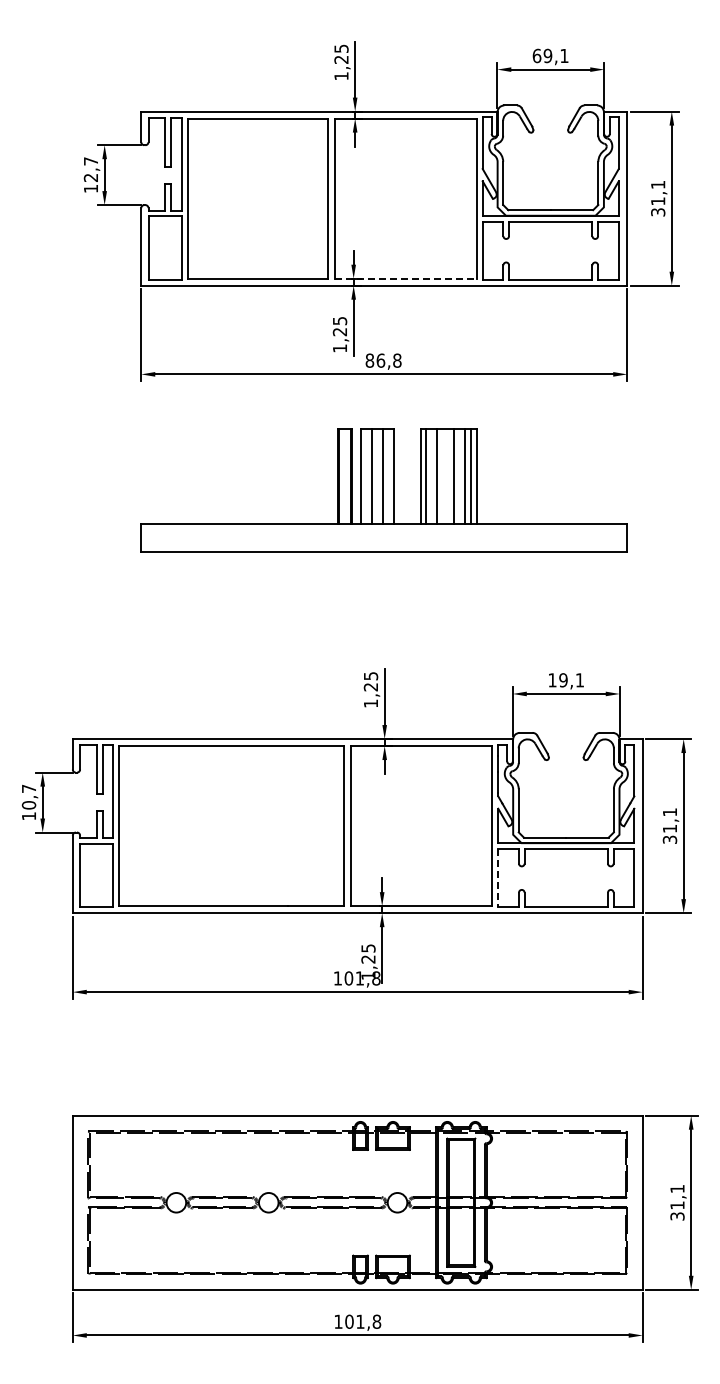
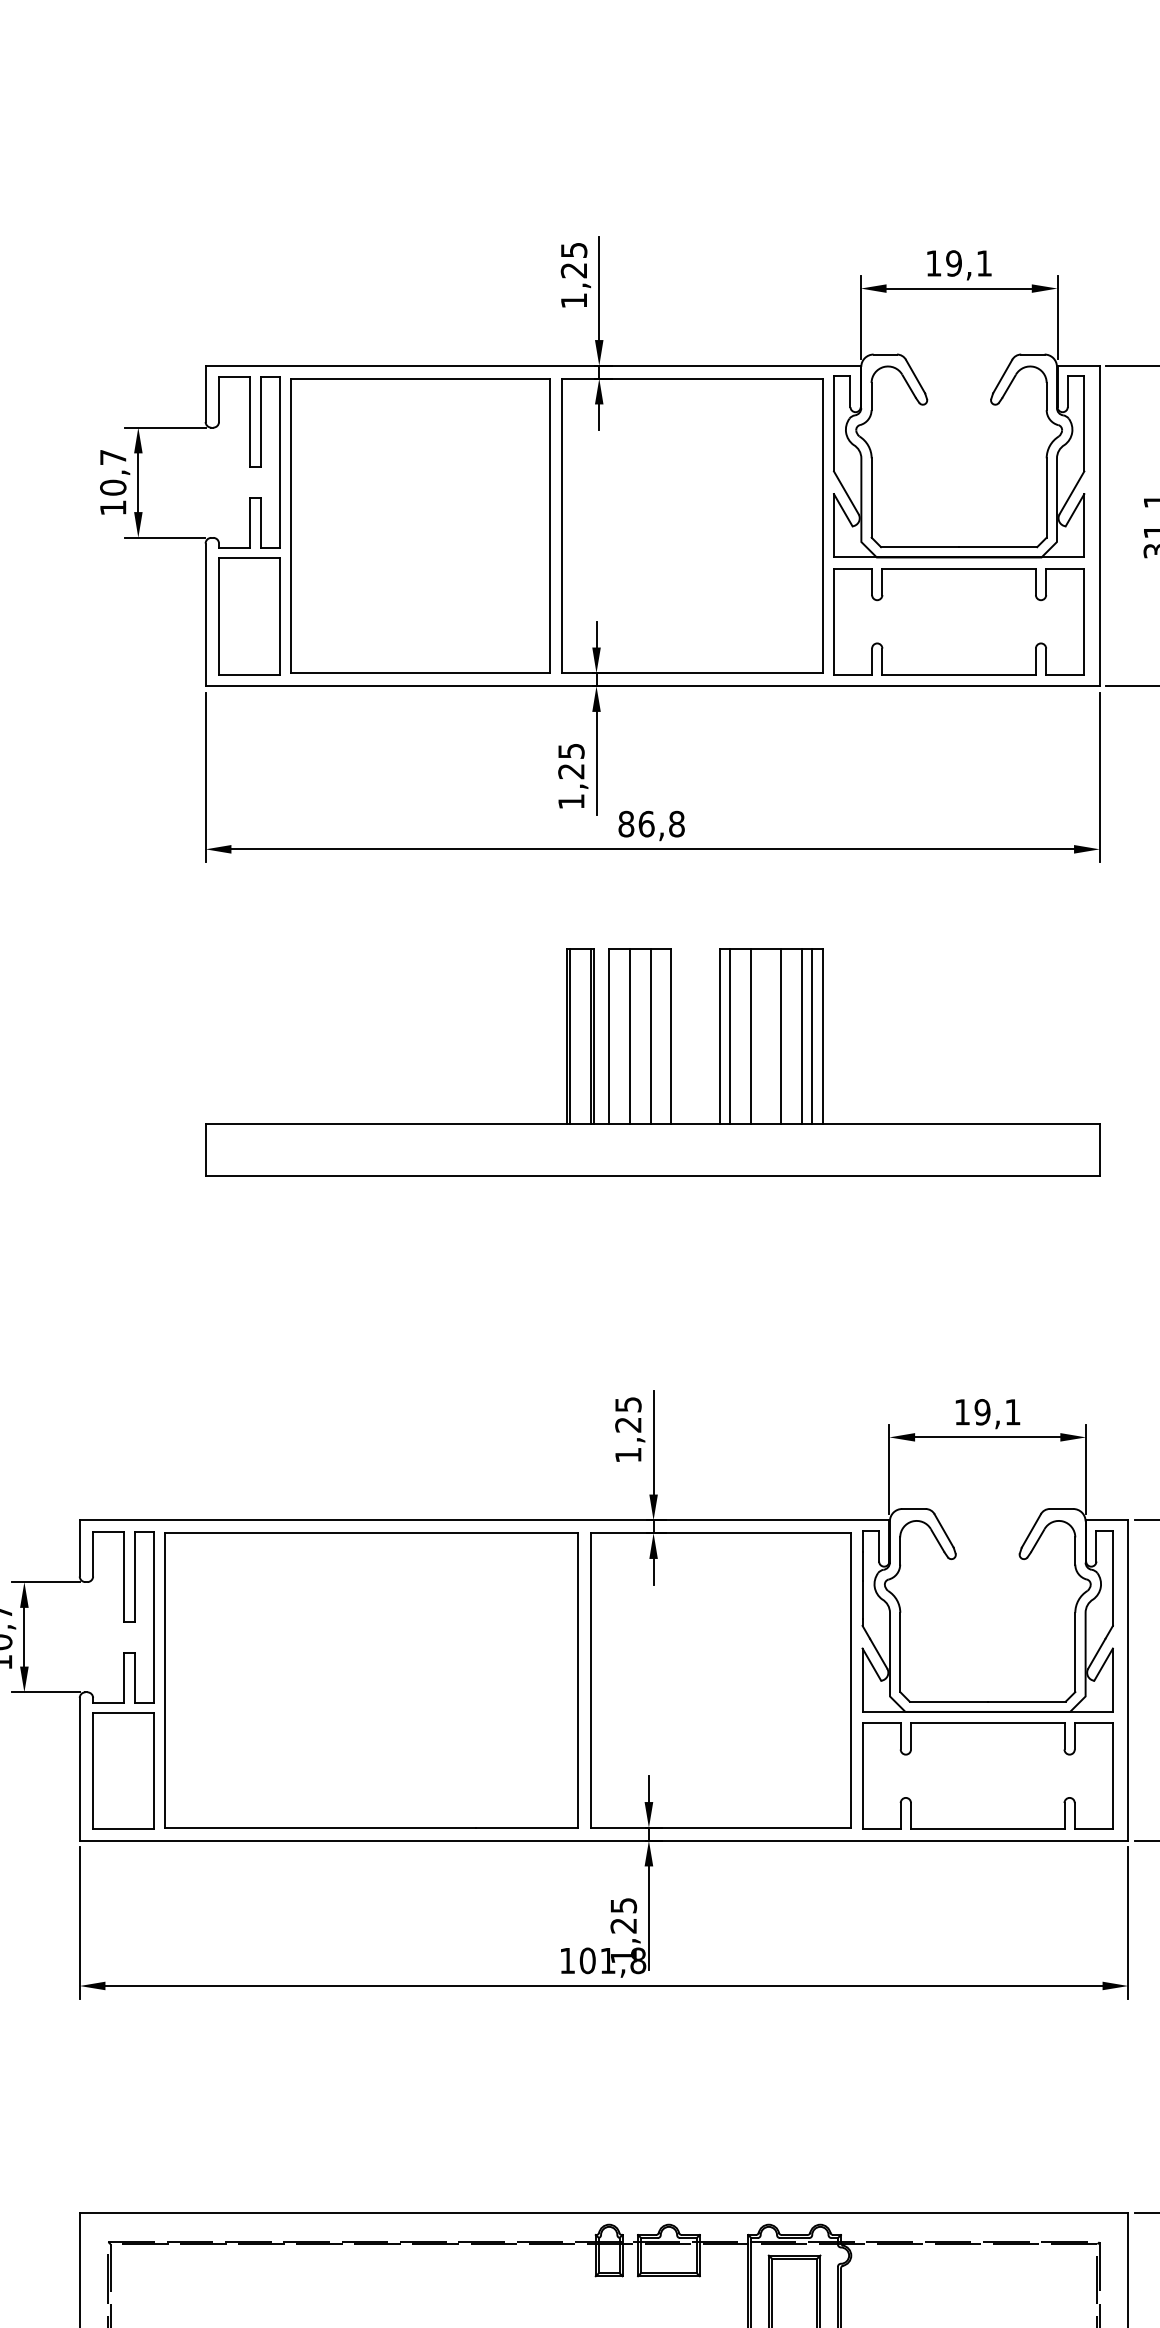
text: (536, 55) -> (932, 262), 69,1 -> 19,1
text: (91, 177) -> (114, 487), 12,7 -> 10,7
line: (405, 278) -> (691, 672), dashed -> solid
line: (498, 878) -> (862, 1776), dashed -> solid

